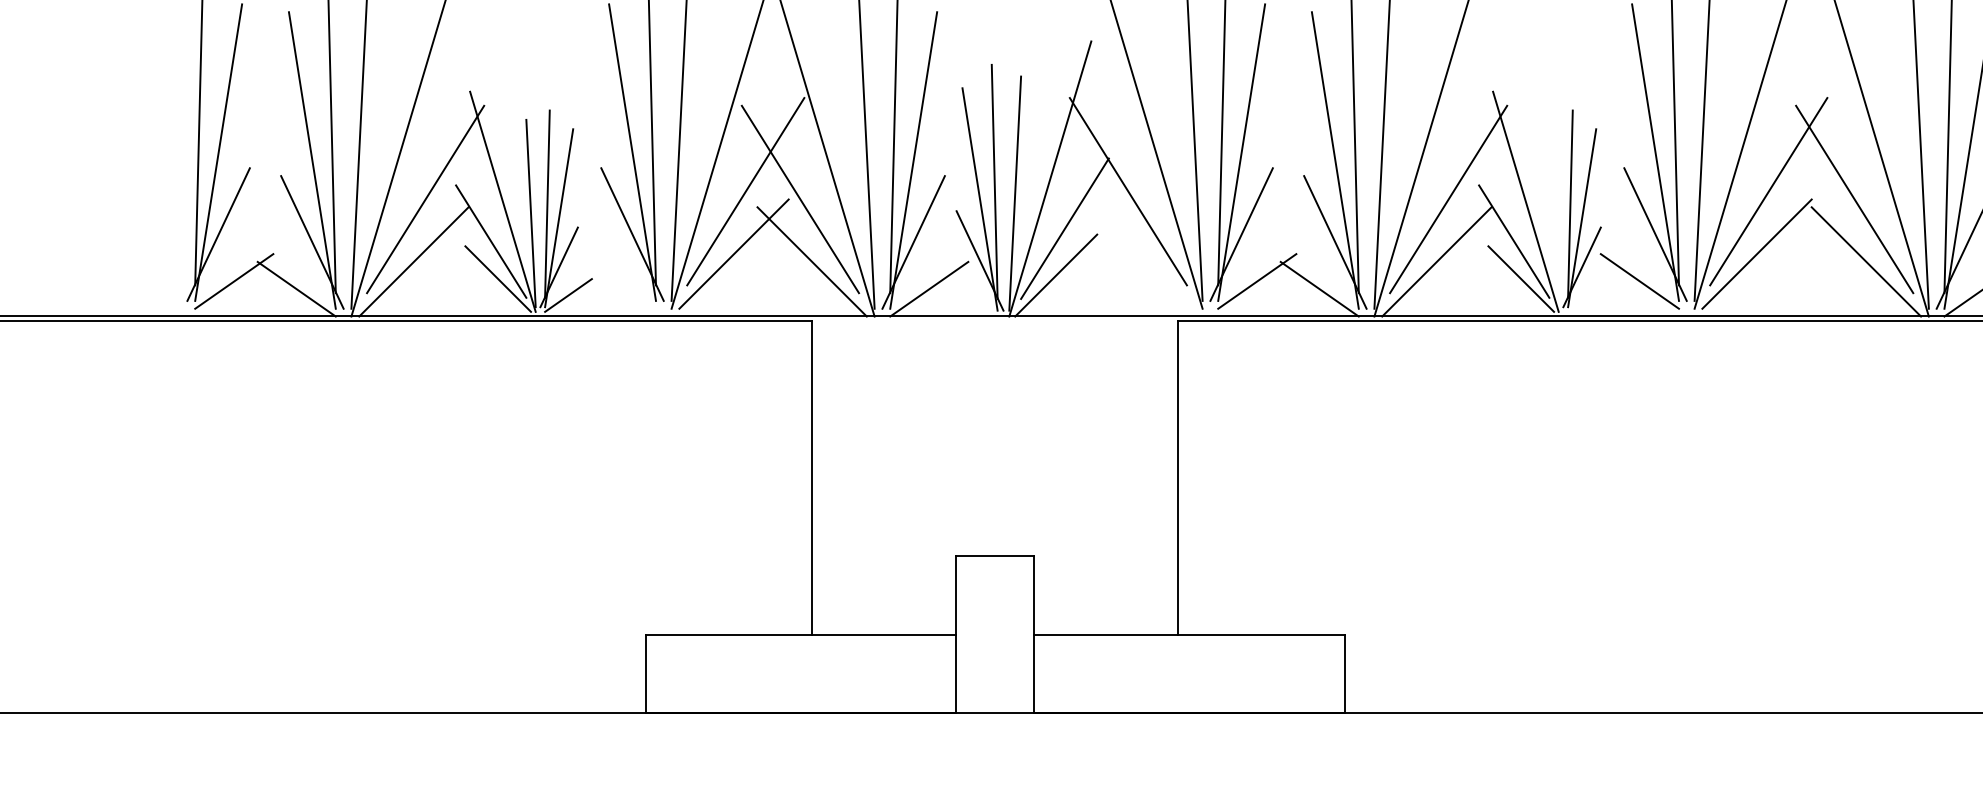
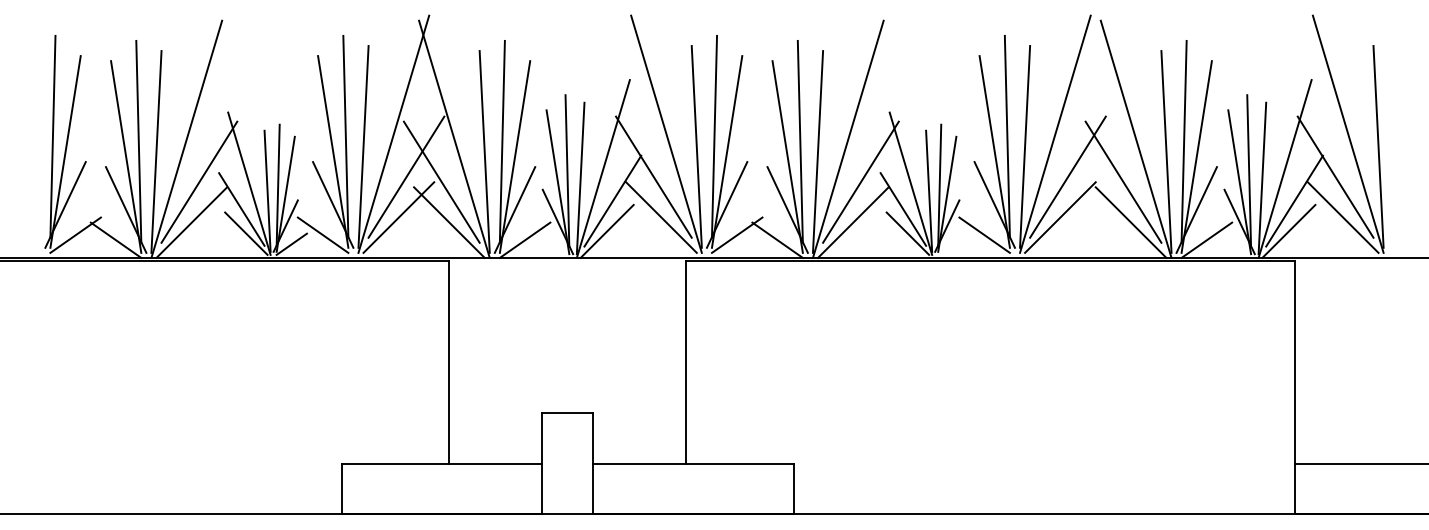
line: (1554, 212) -> (929, 190), added
line: (1140, 254) -> (661, 217), added
line: (615, 280) -> (322, 234), added

